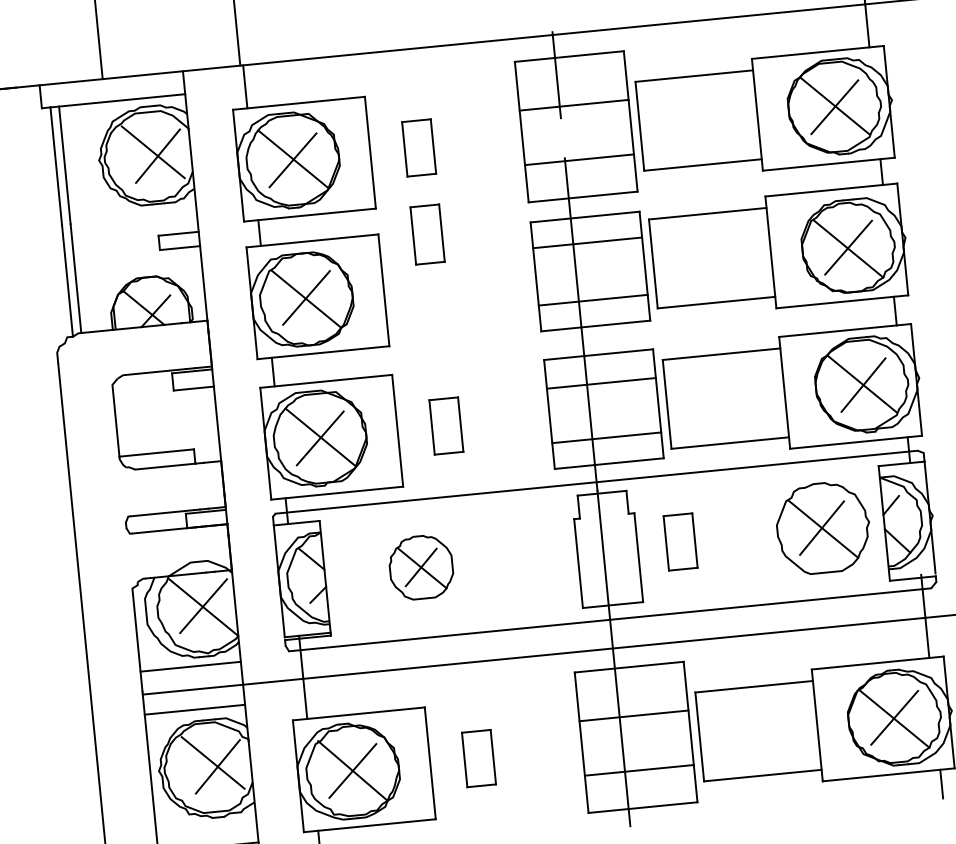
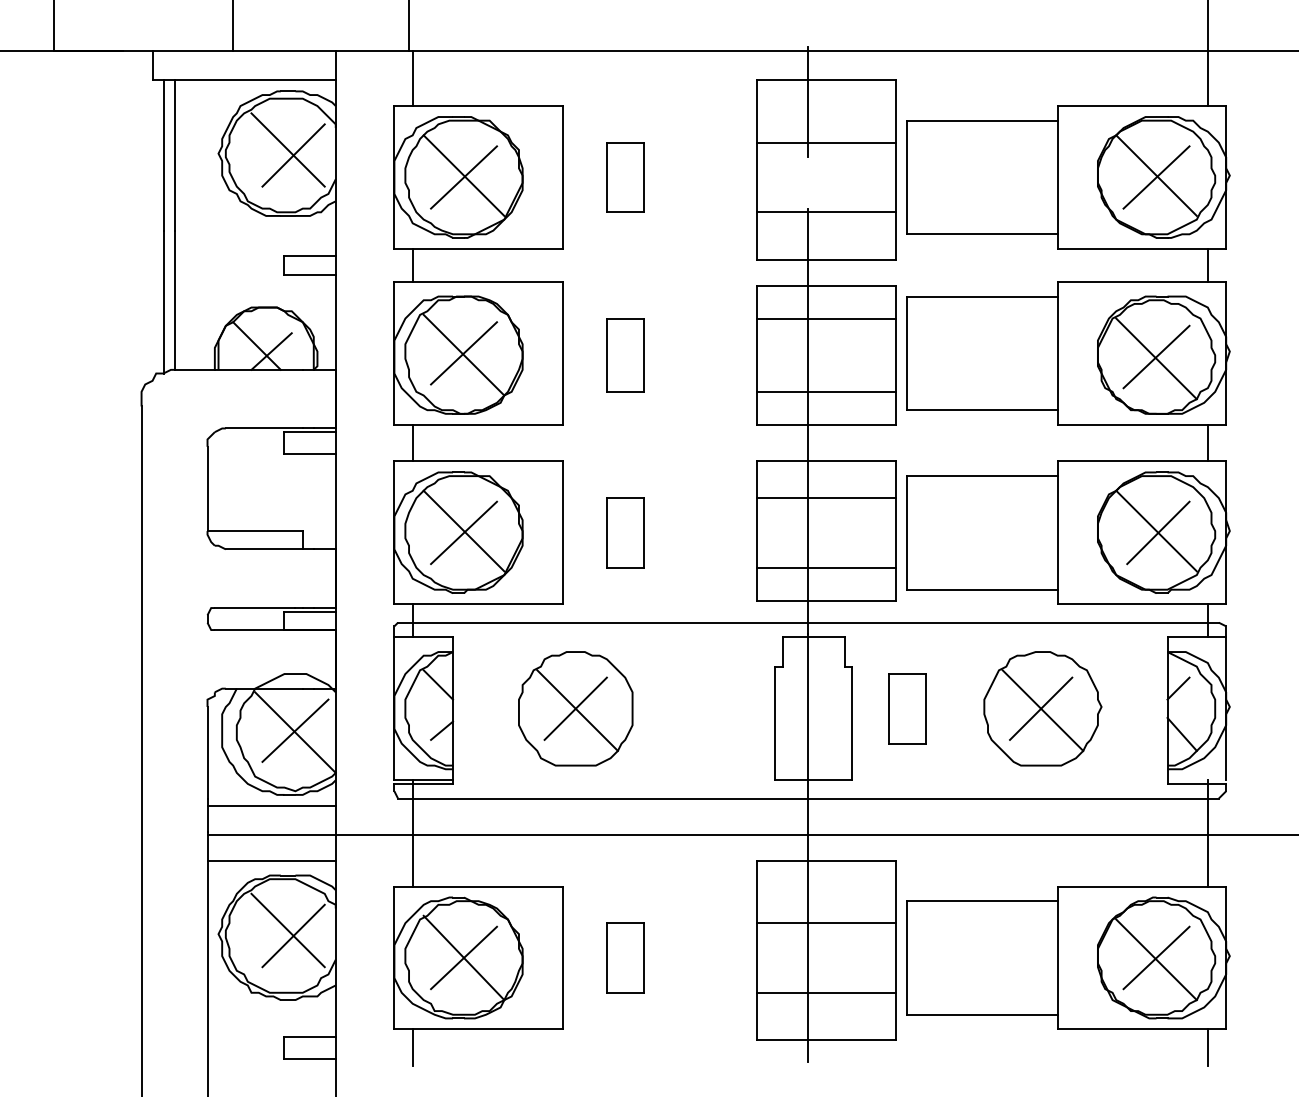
part: (427, 234) -> (625, 355), moved
part: (823, 527) -> (1042, 708), moved
part: (420, 567) -> (575, 708), size x1.43

